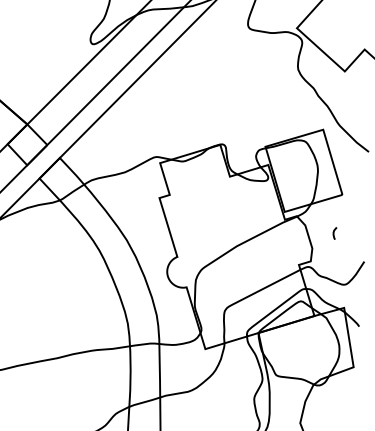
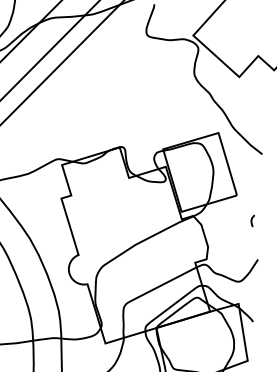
curve: (334, 233) -> (252, 221), moved

